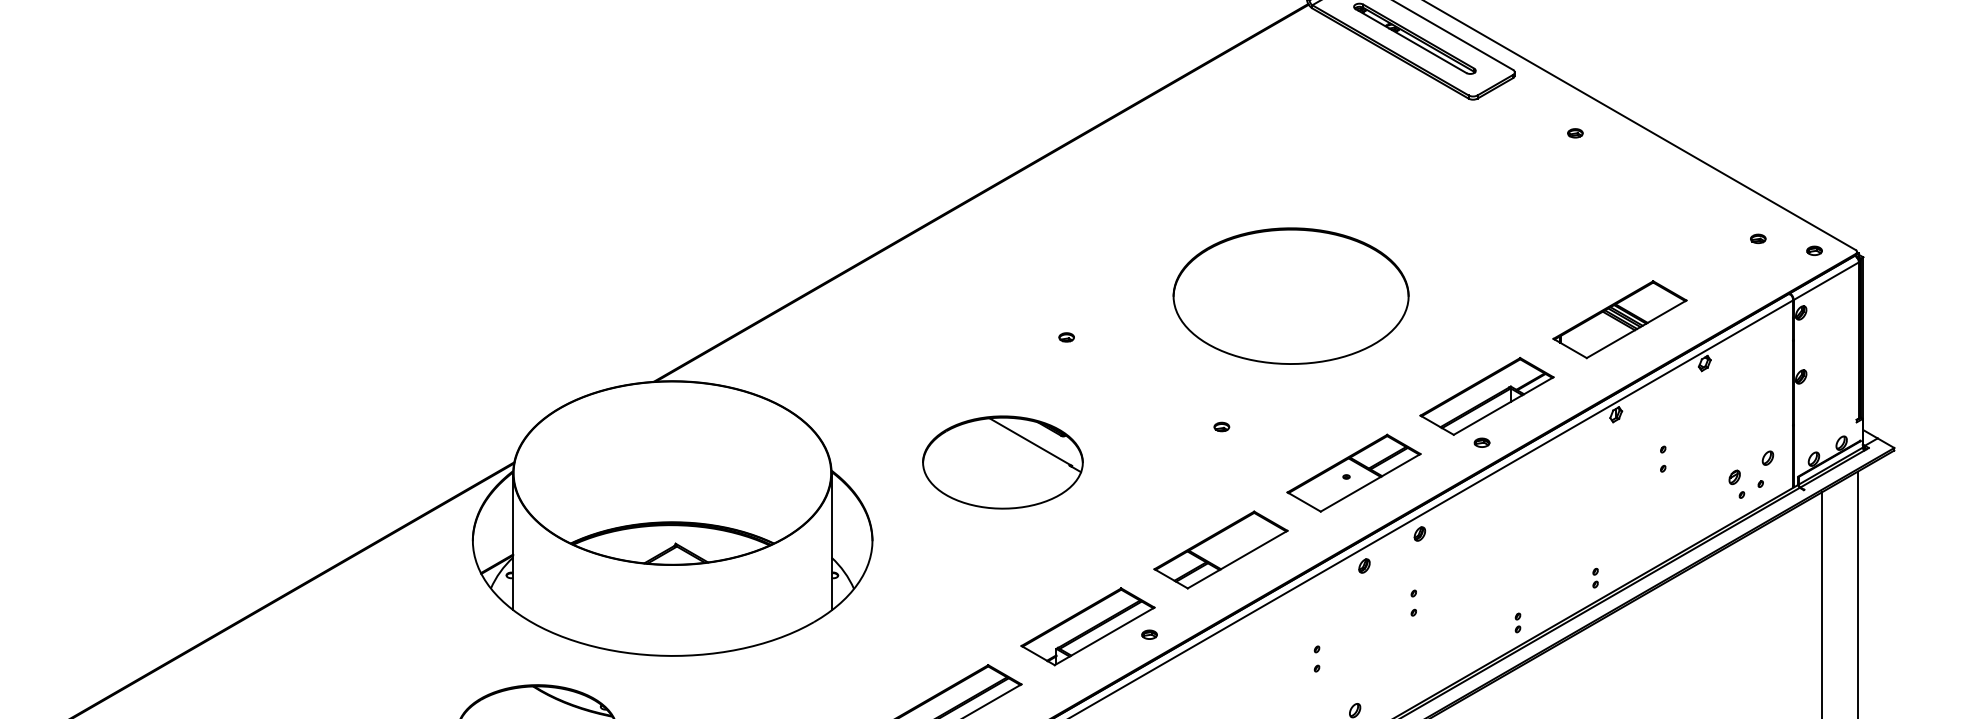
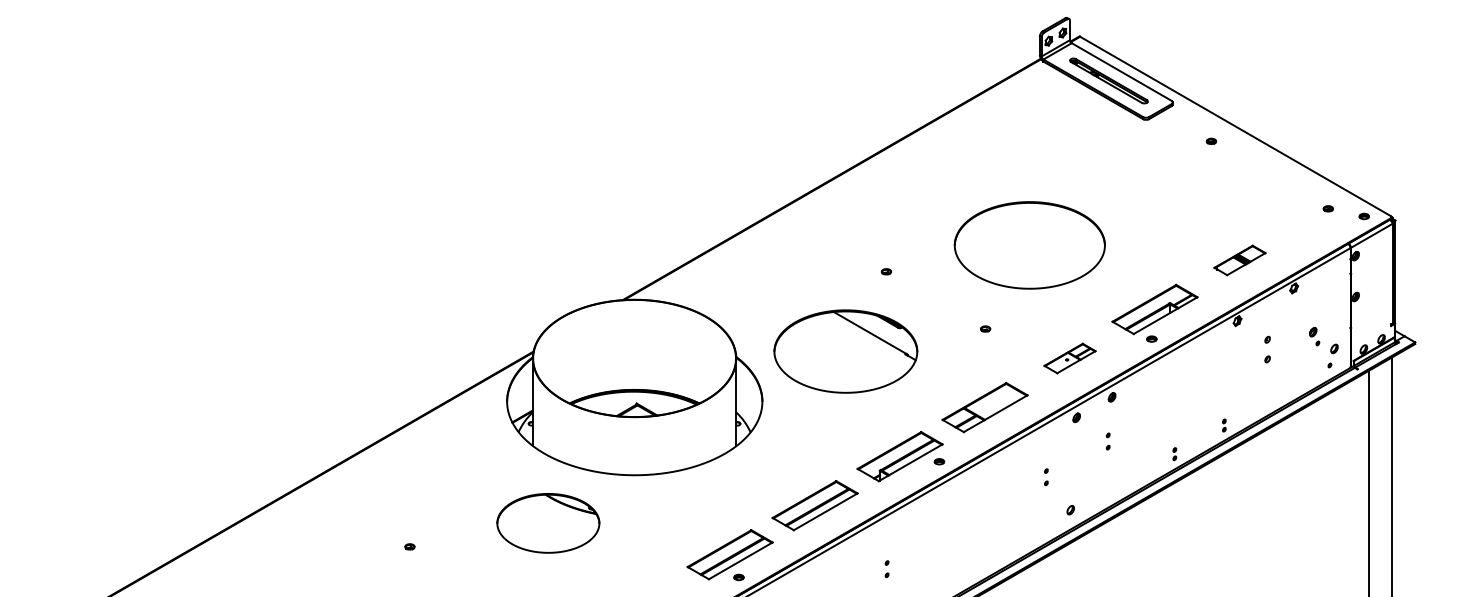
part: (1619, 319) -> (1239, 260), size x0.6
part: (1663, 459) -> (1267, 349), size x1.6
part: (1002, 462) -> (845, 351), size x1.4
part: (1353, 473) -> (1069, 358), size x0.6
part: (1736, 484) -> (1314, 336), moved

